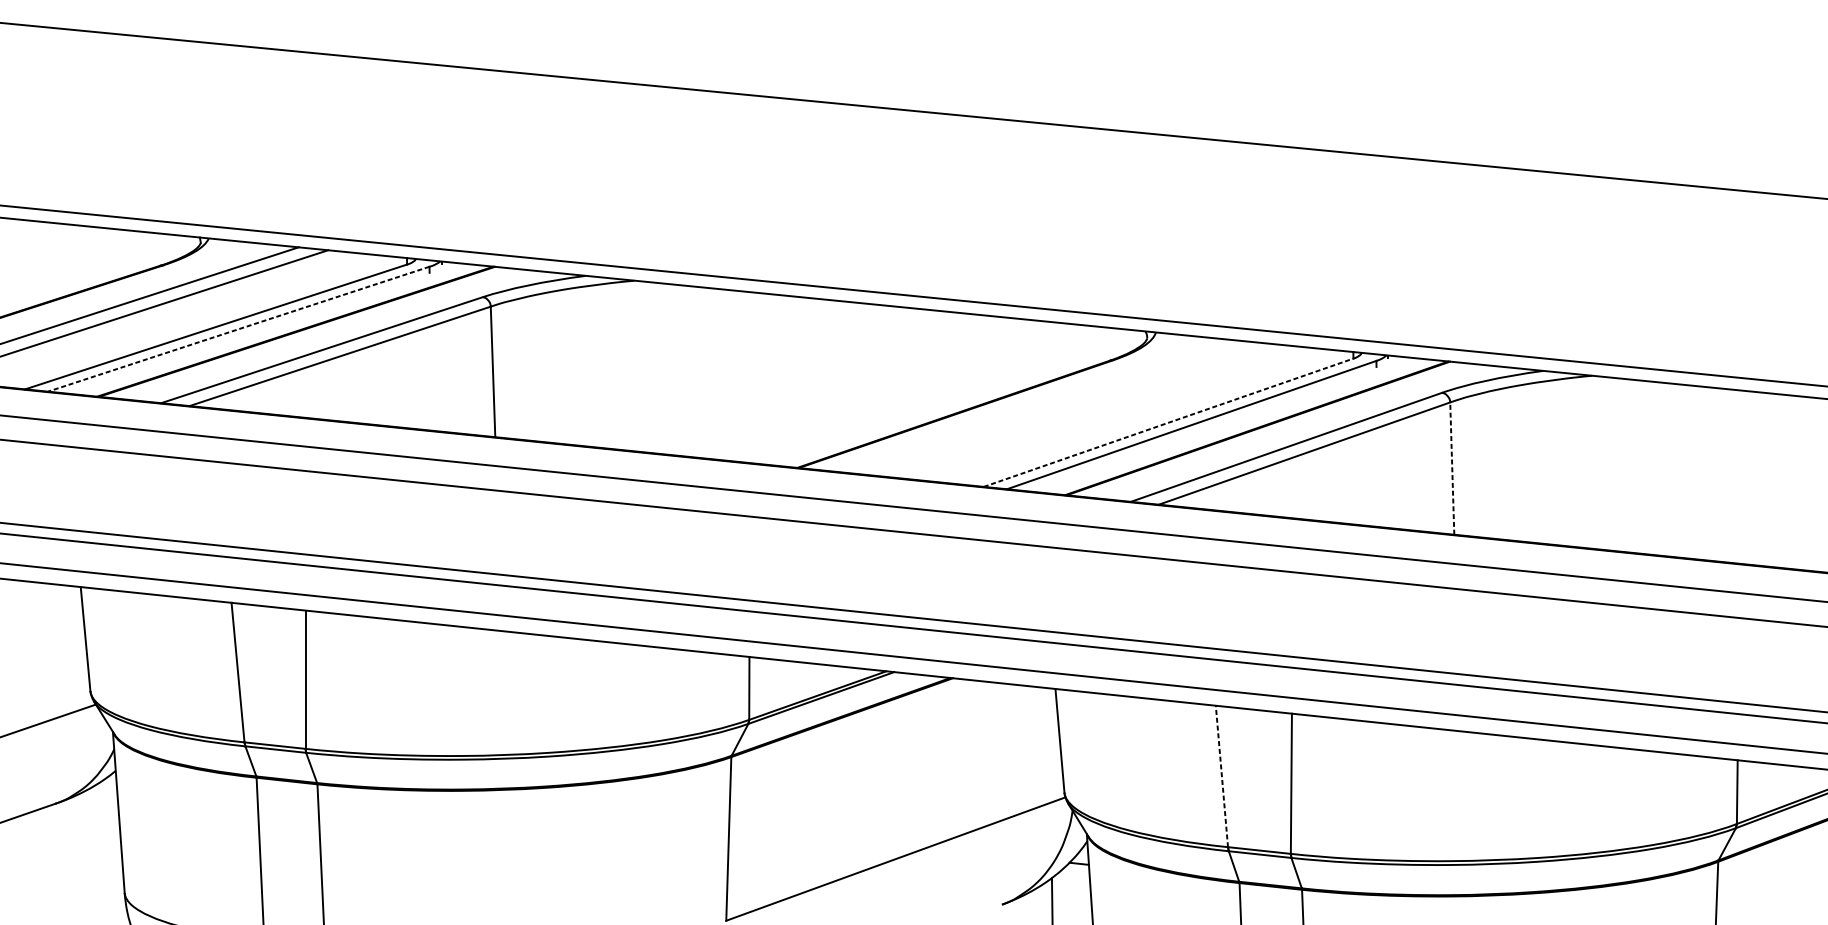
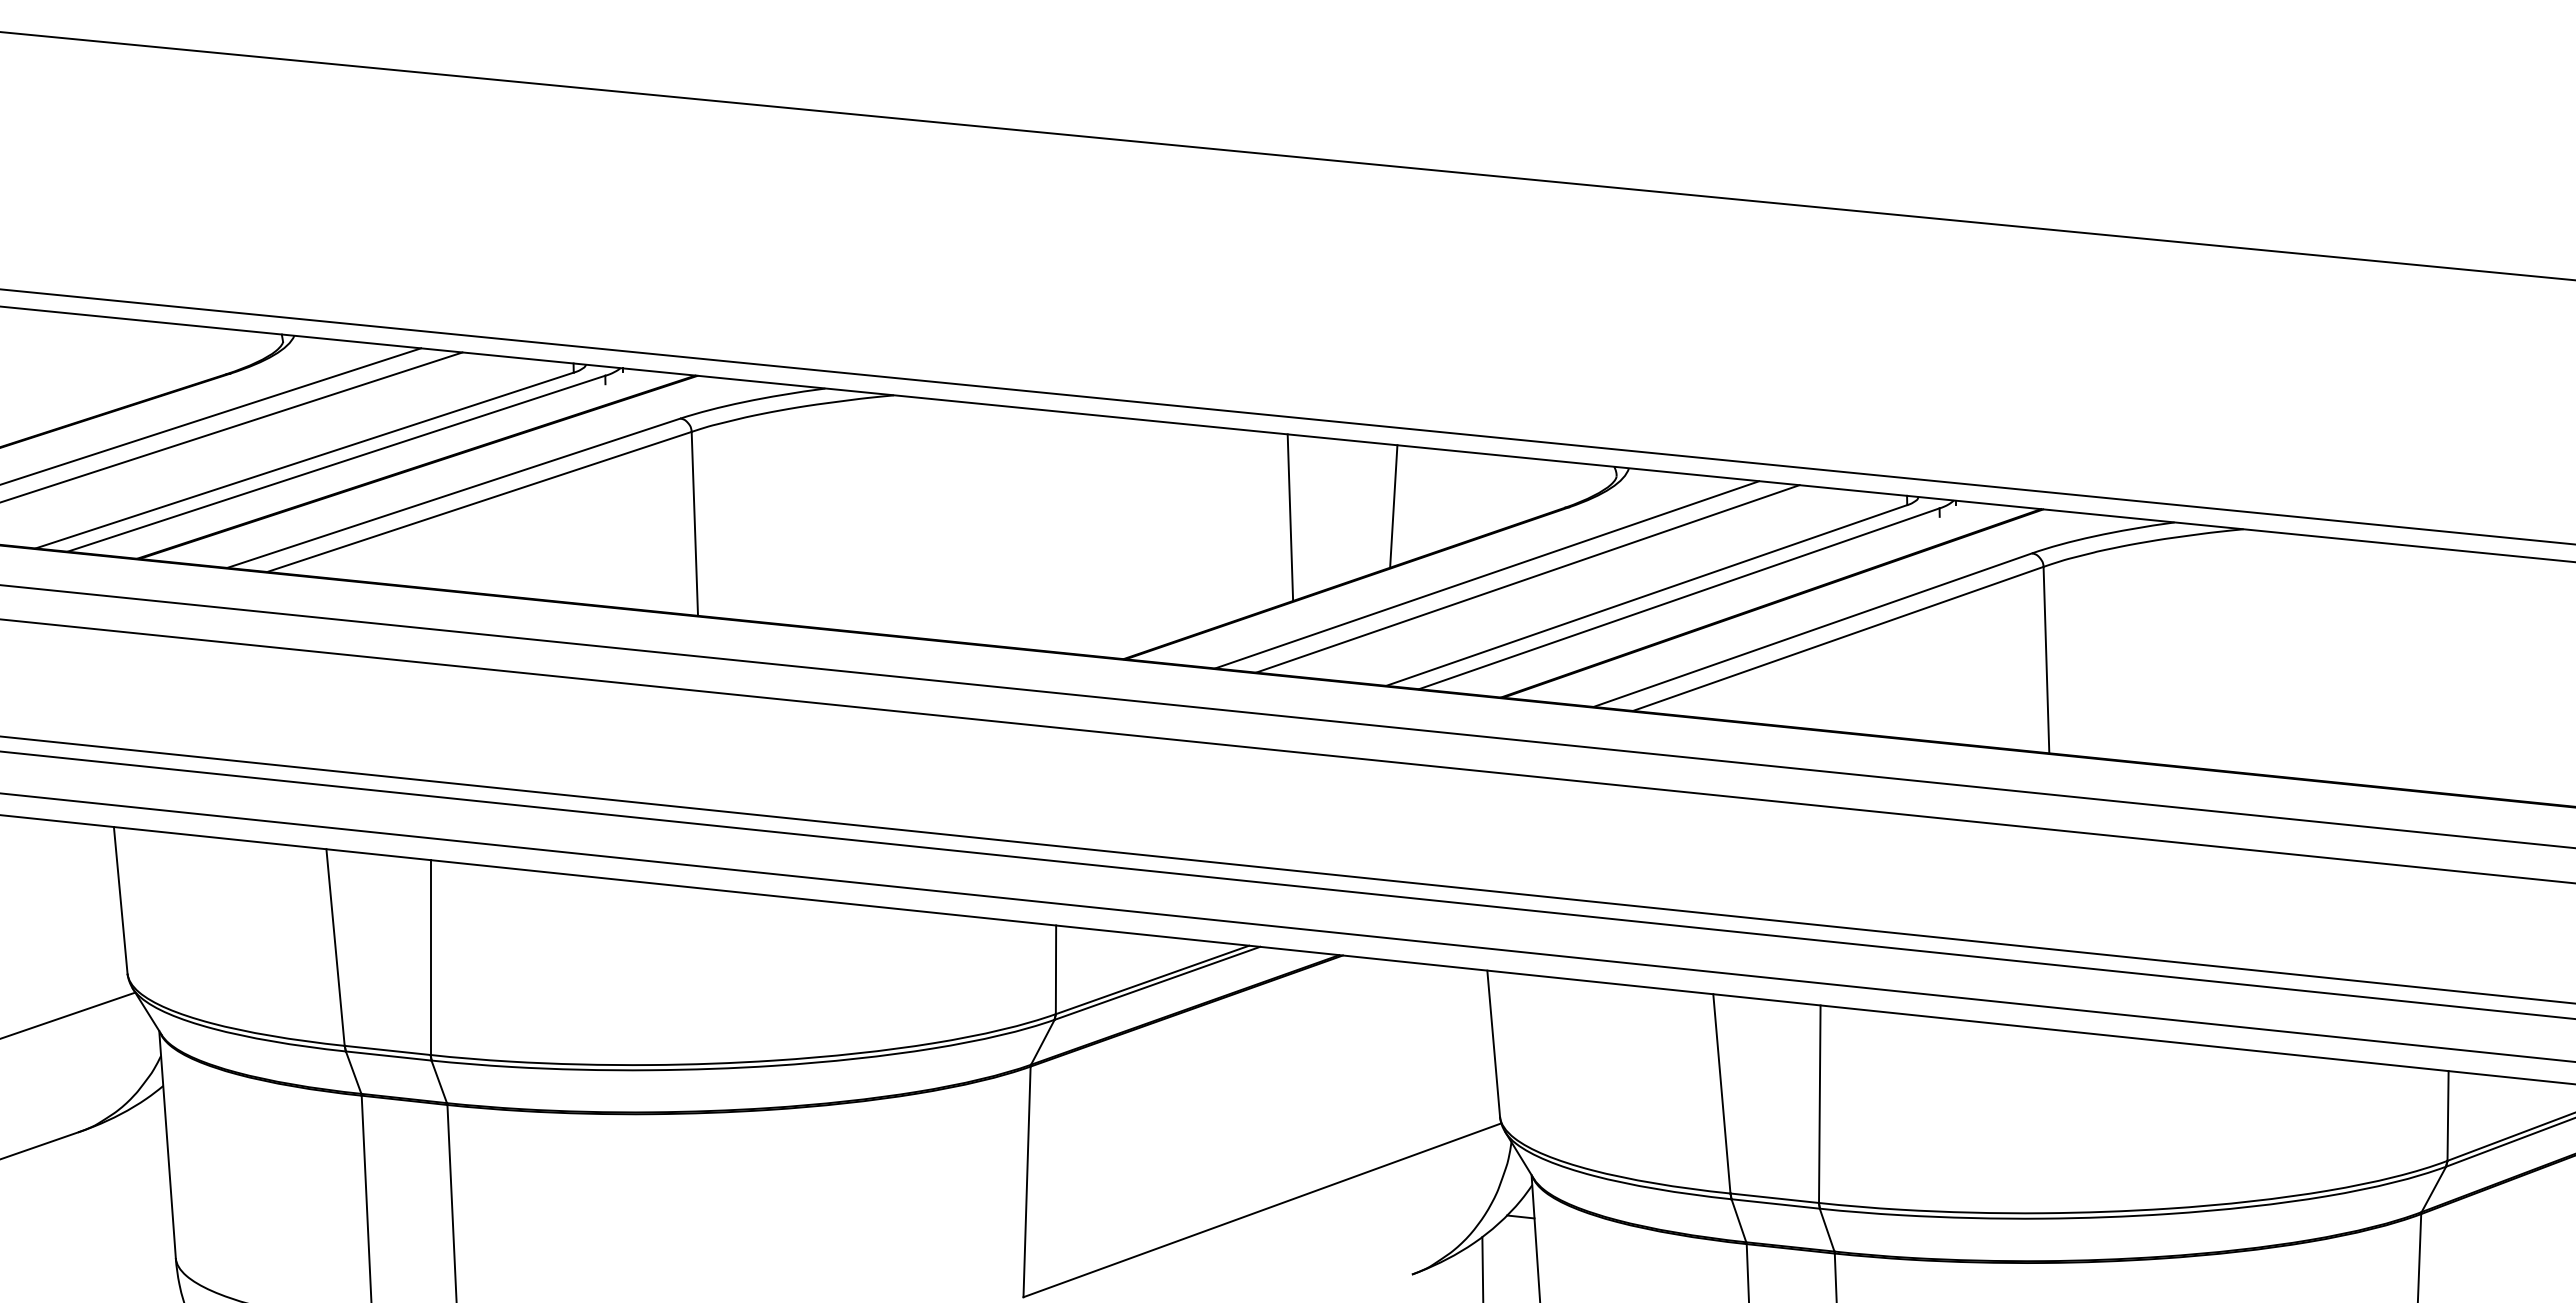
line: (238, 329) -> (336, 463), dashed -> solid
line: (988, 359) -> (1393, 506), added
line: (915, 367) -> (1290, 517), added
line: (1055, 407) -> (1487, 574), added
line: (1083, 410) -> (1527, 578), added
line: (1168, 422) -> (1646, 595), dashed -> solid
line: (1452, 468) -> (2046, 659), dashed -> solid
line: (1221, 776) -> (1721, 1093), dashed -> solid

